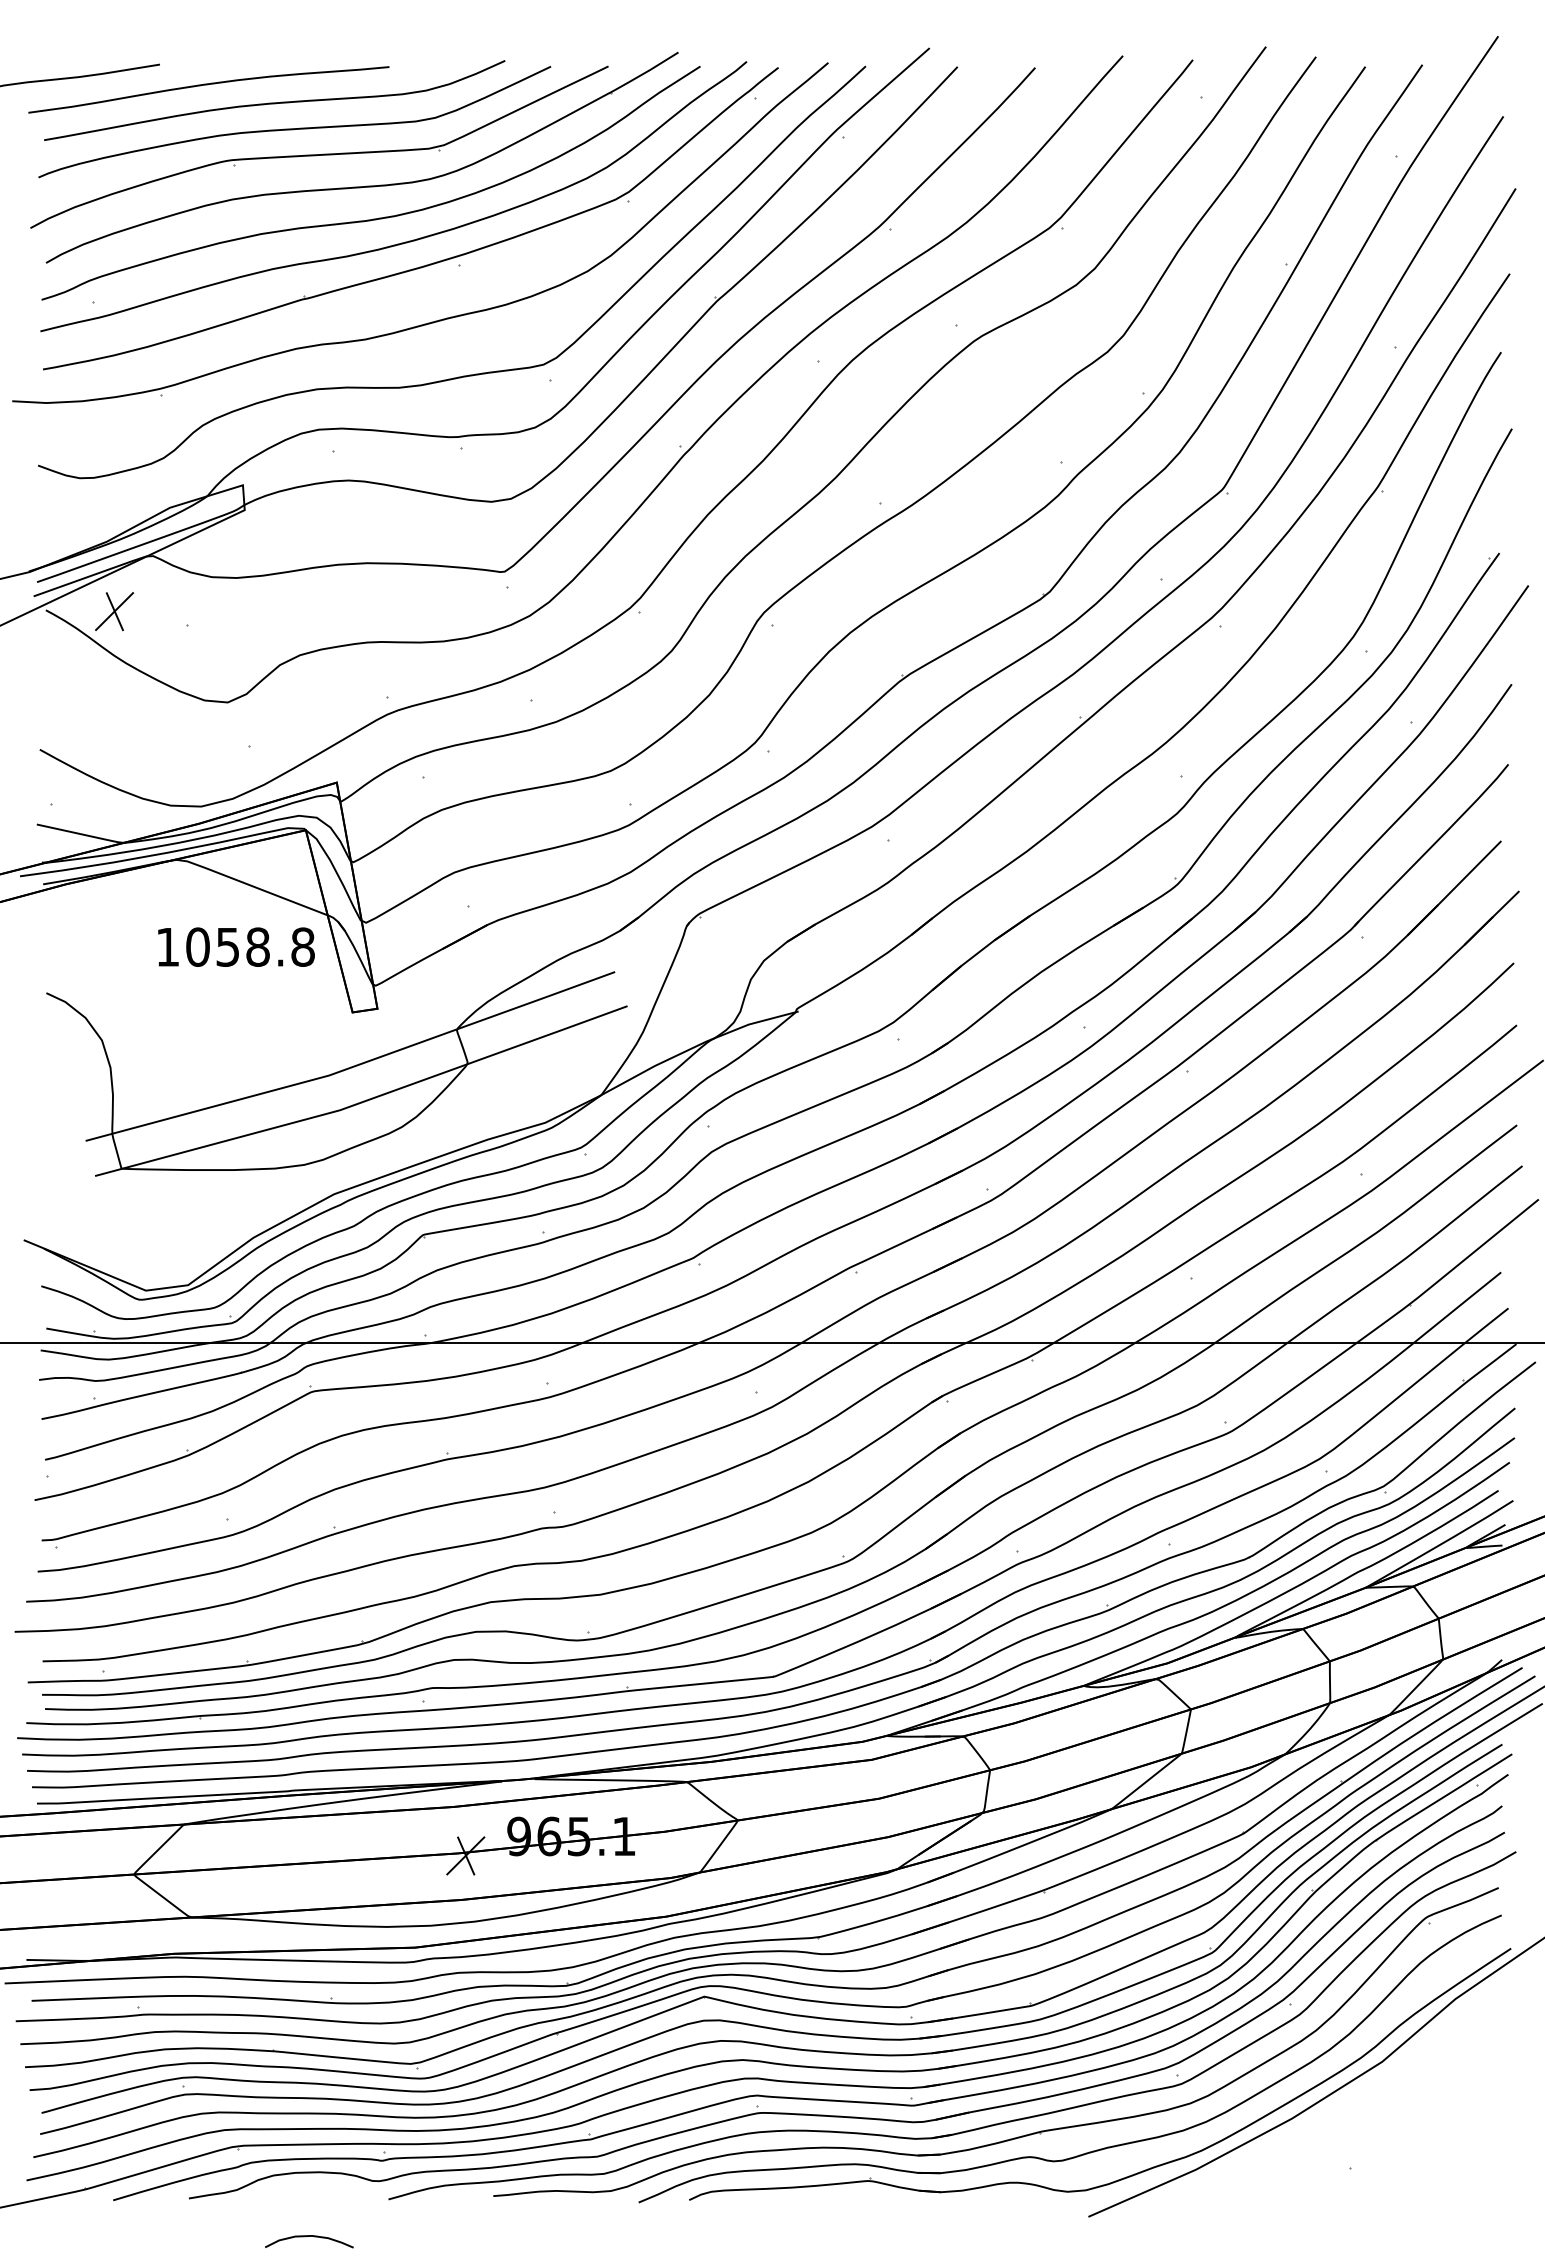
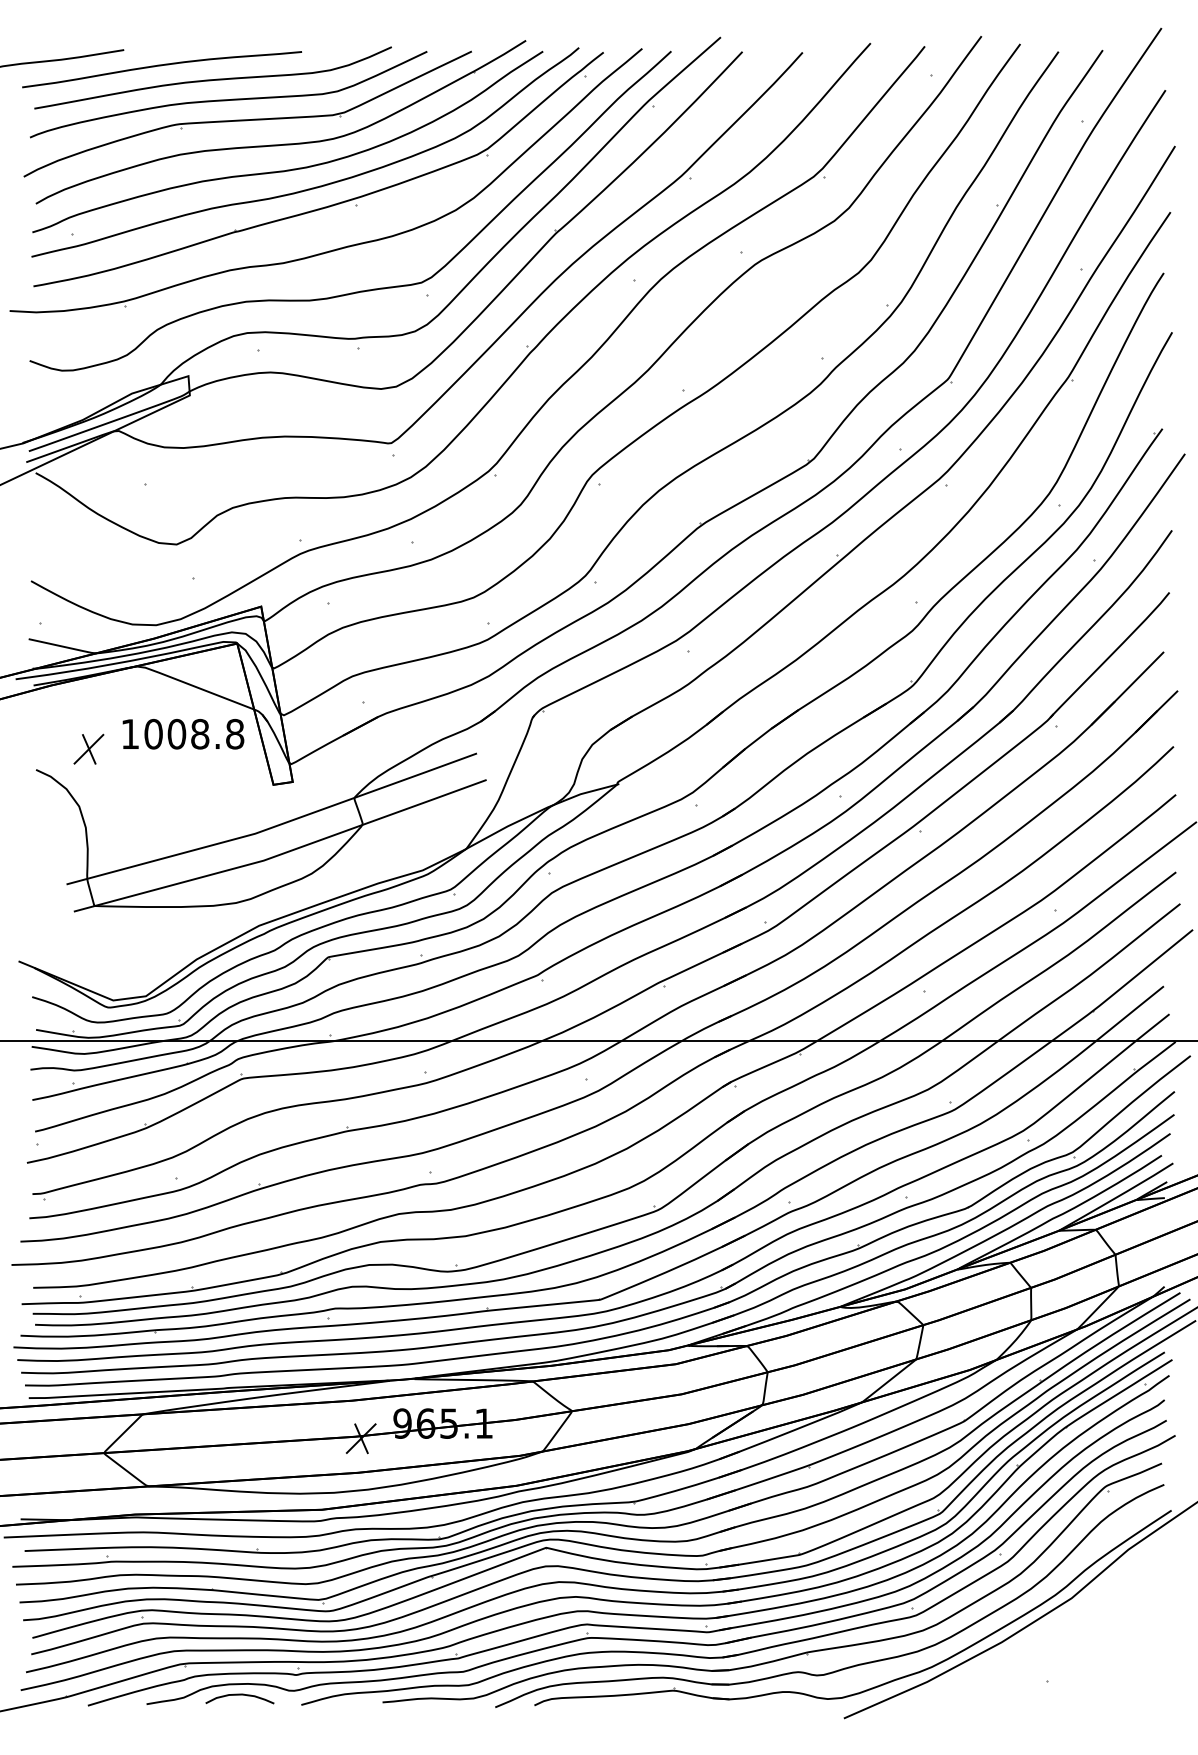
part: (114, 611) -> (88, 749), moved
text: (227, 946) -> (176, 733), 1058.8 -> 1008.8
curve: (309, 2236) -> (240, 1694), moved

